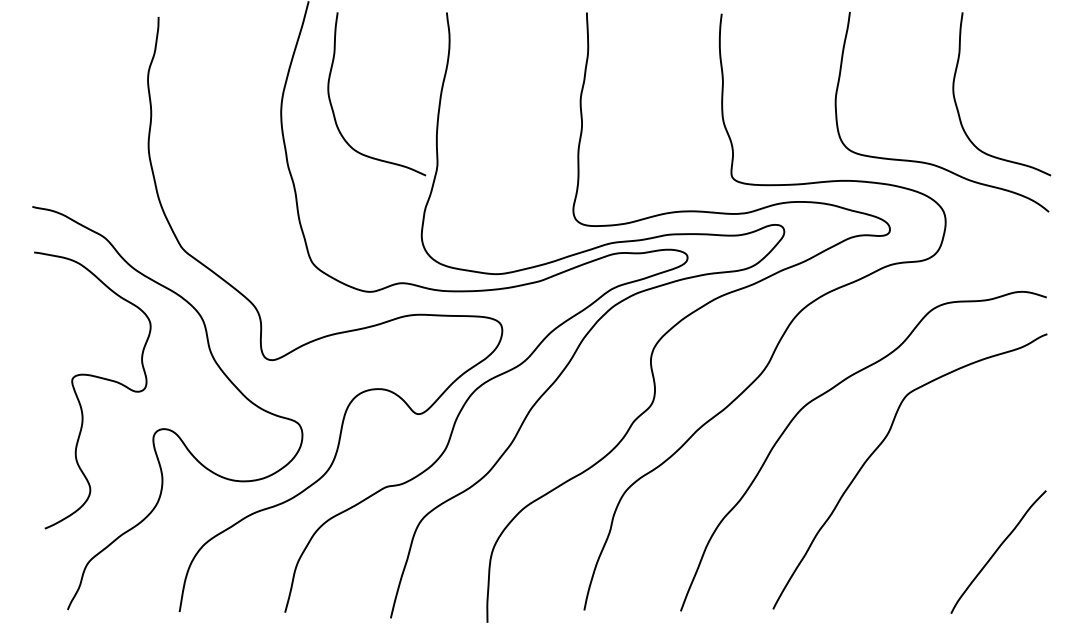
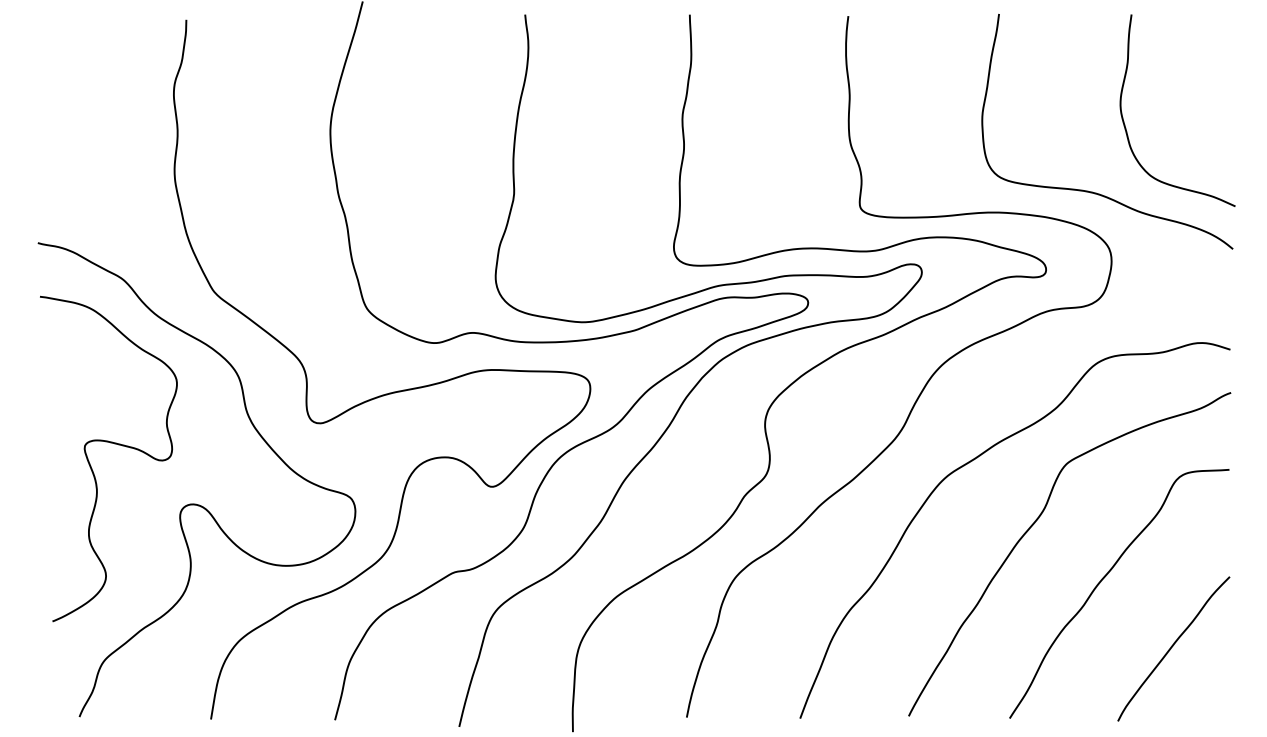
curve: (333, 108) -> (391, 127), removed
curve: (939, 492) -> (1104, 578), added

